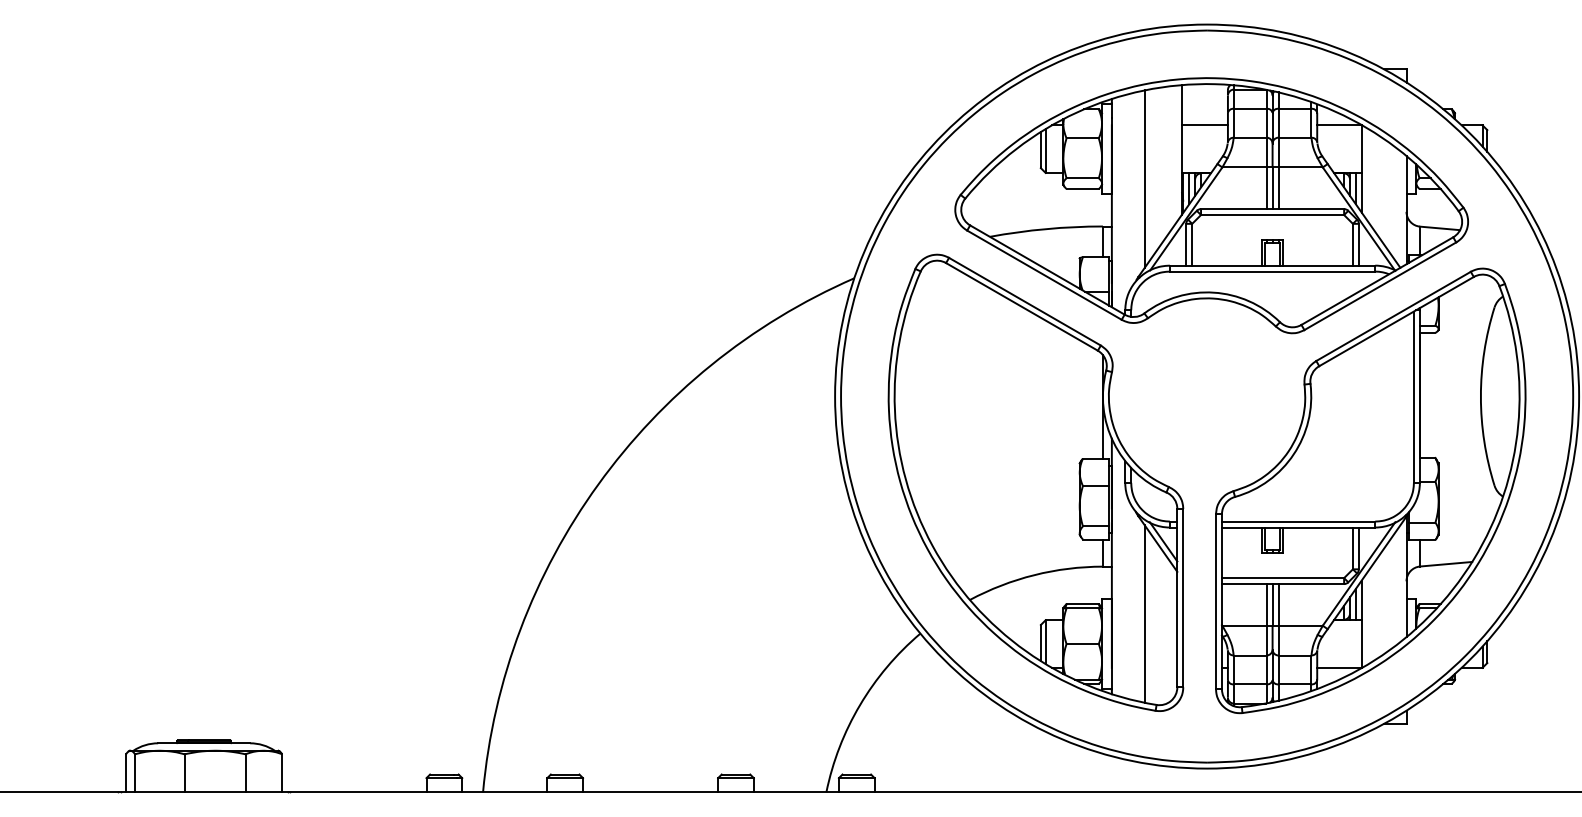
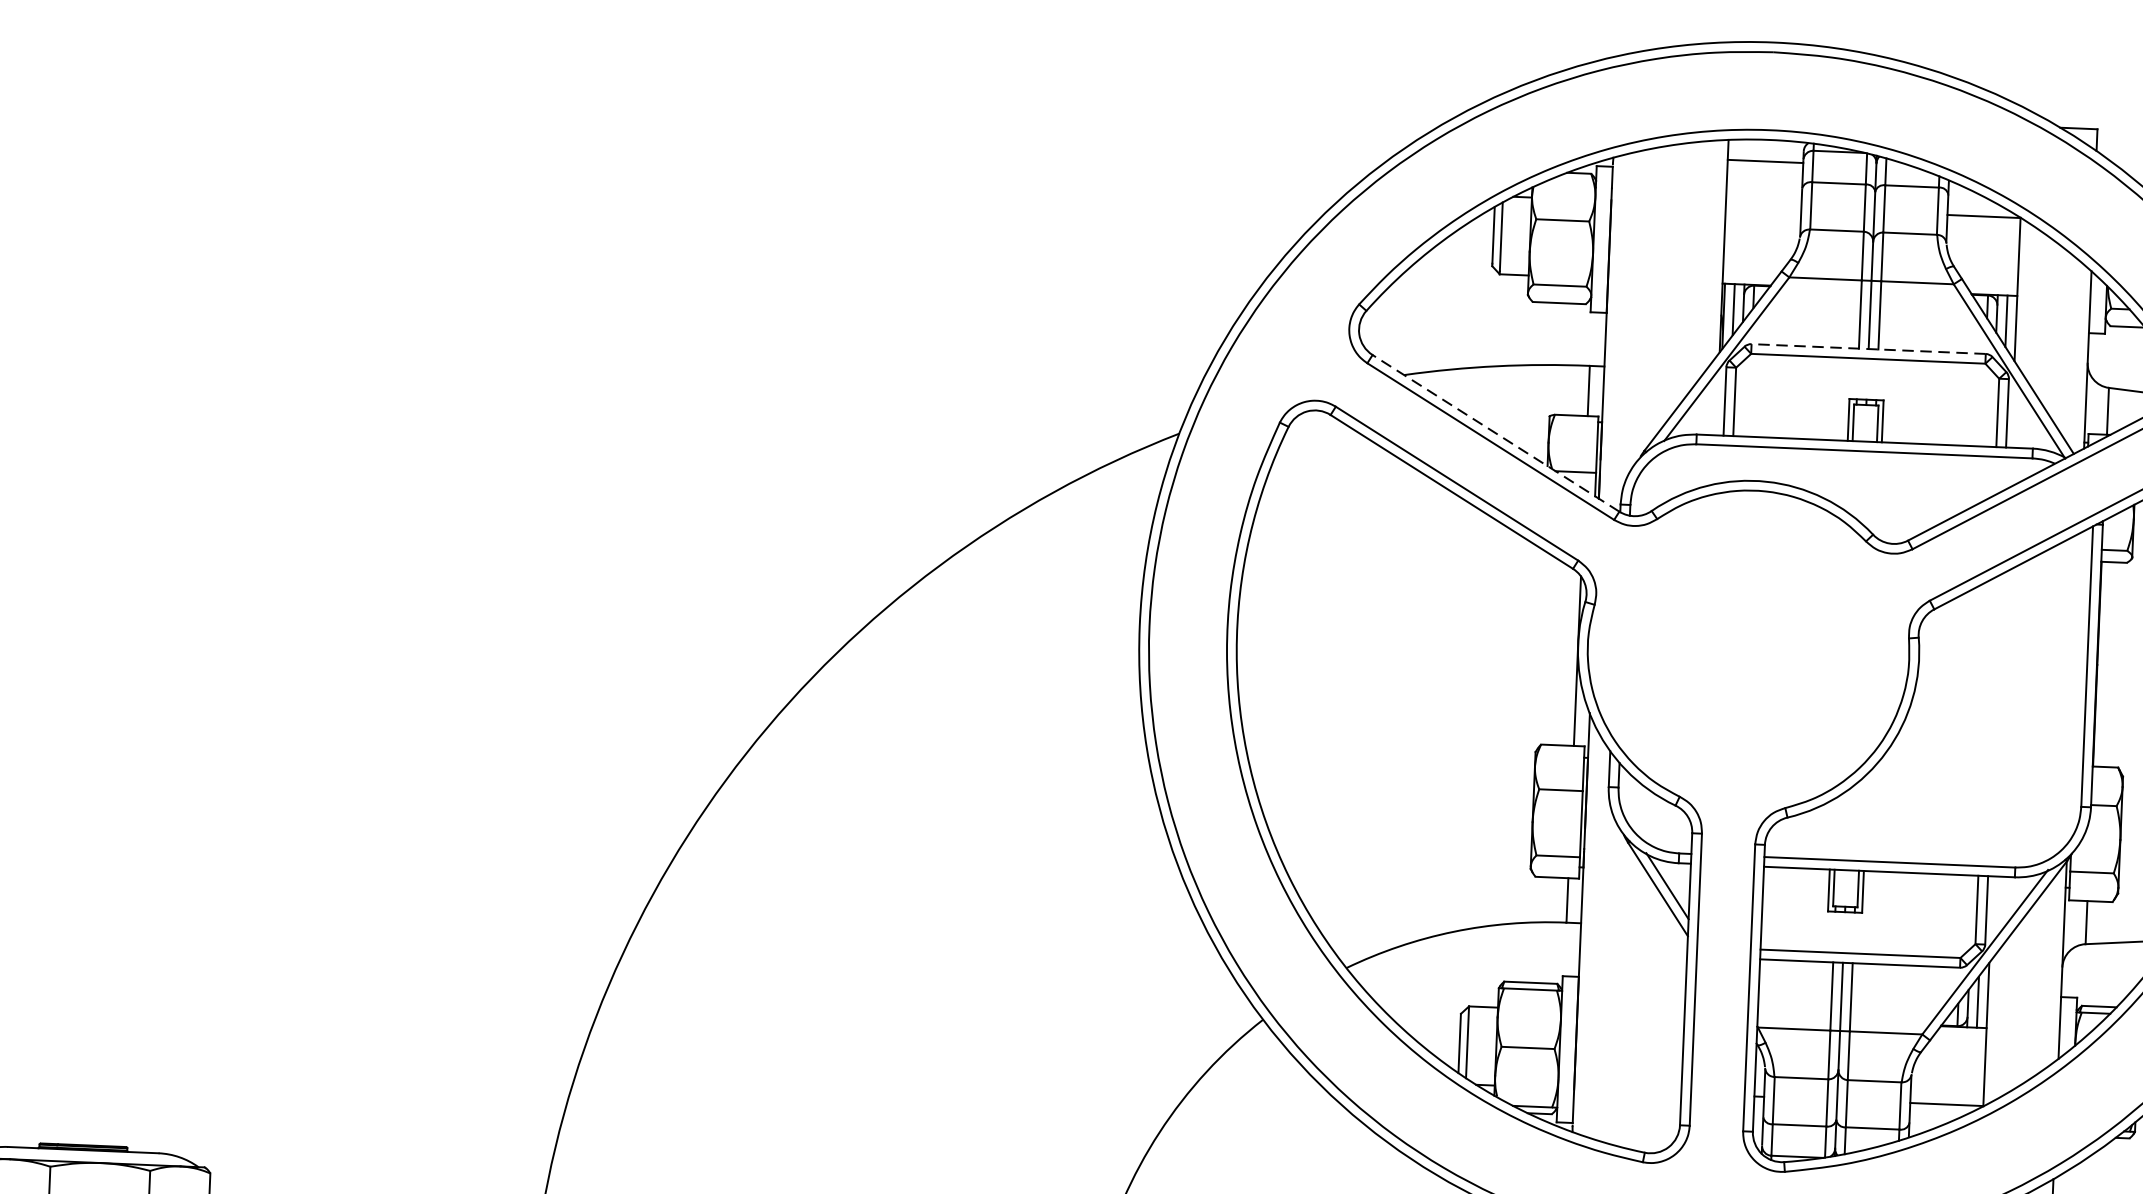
line: (1204, 125) -> (1764, 161), moved
line: (1144, 179) -> (1661, 291), removed
line: (1272, 209) -> (1868, 349), solid -> dashed
line: (1047, 269) -> (1496, 432), solid -> dashed
line: (1144, 613) -> (1631, 1002), removed

